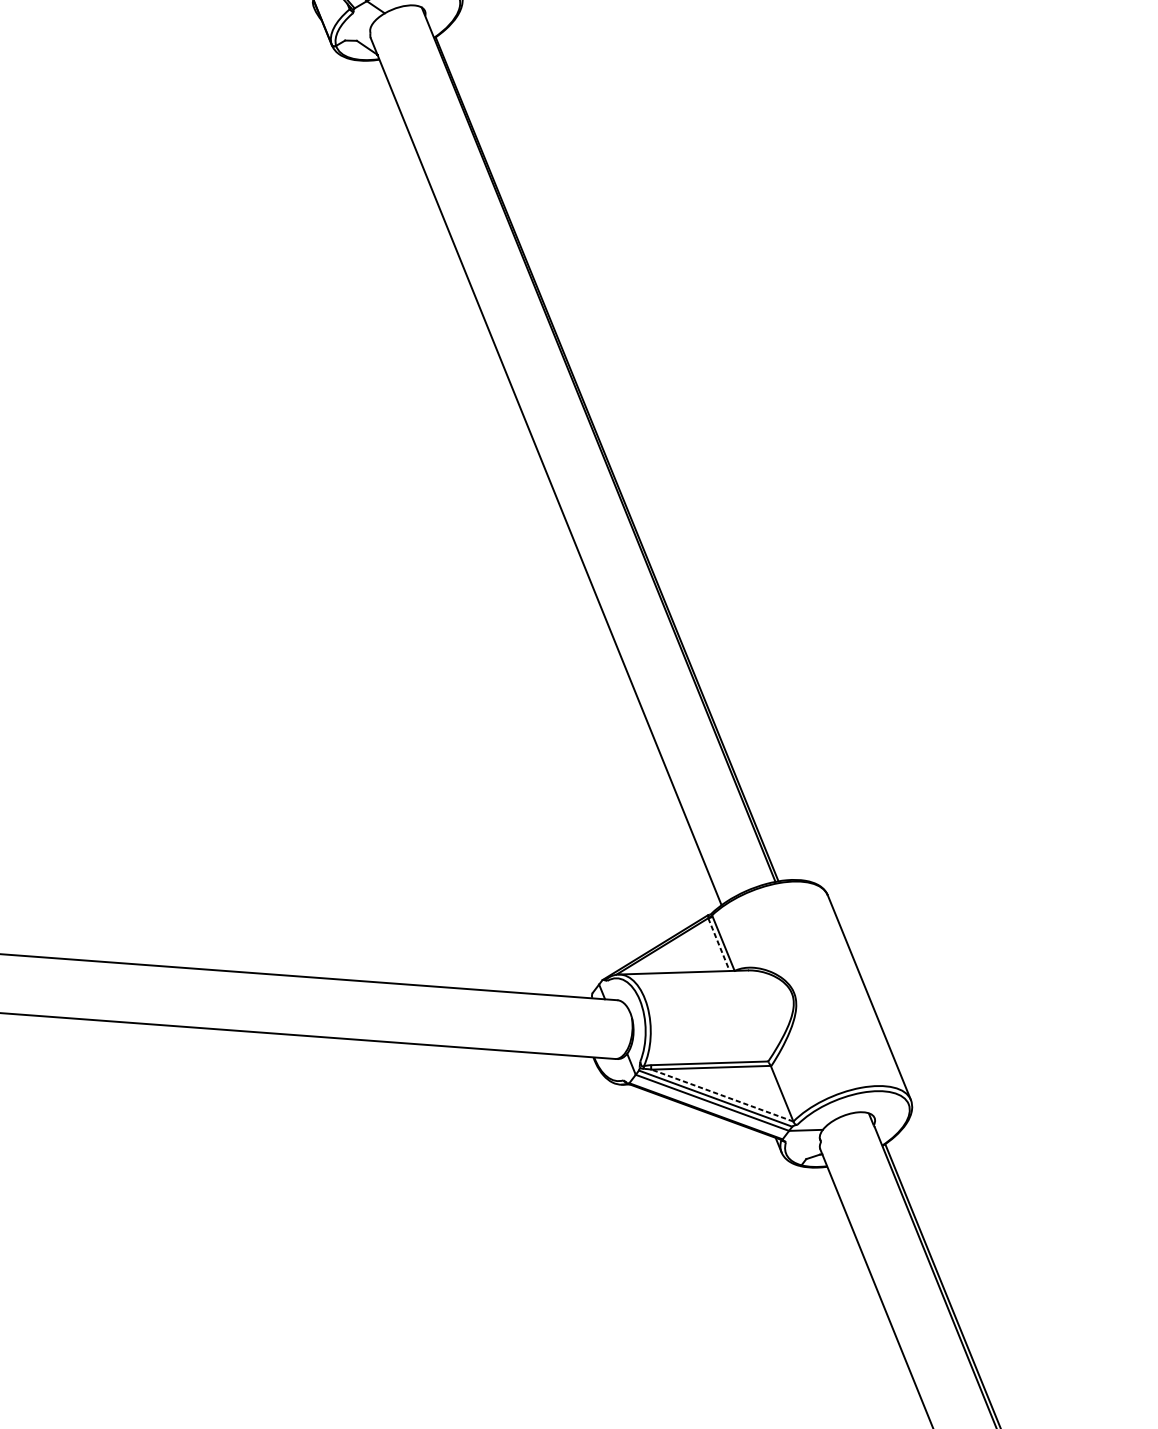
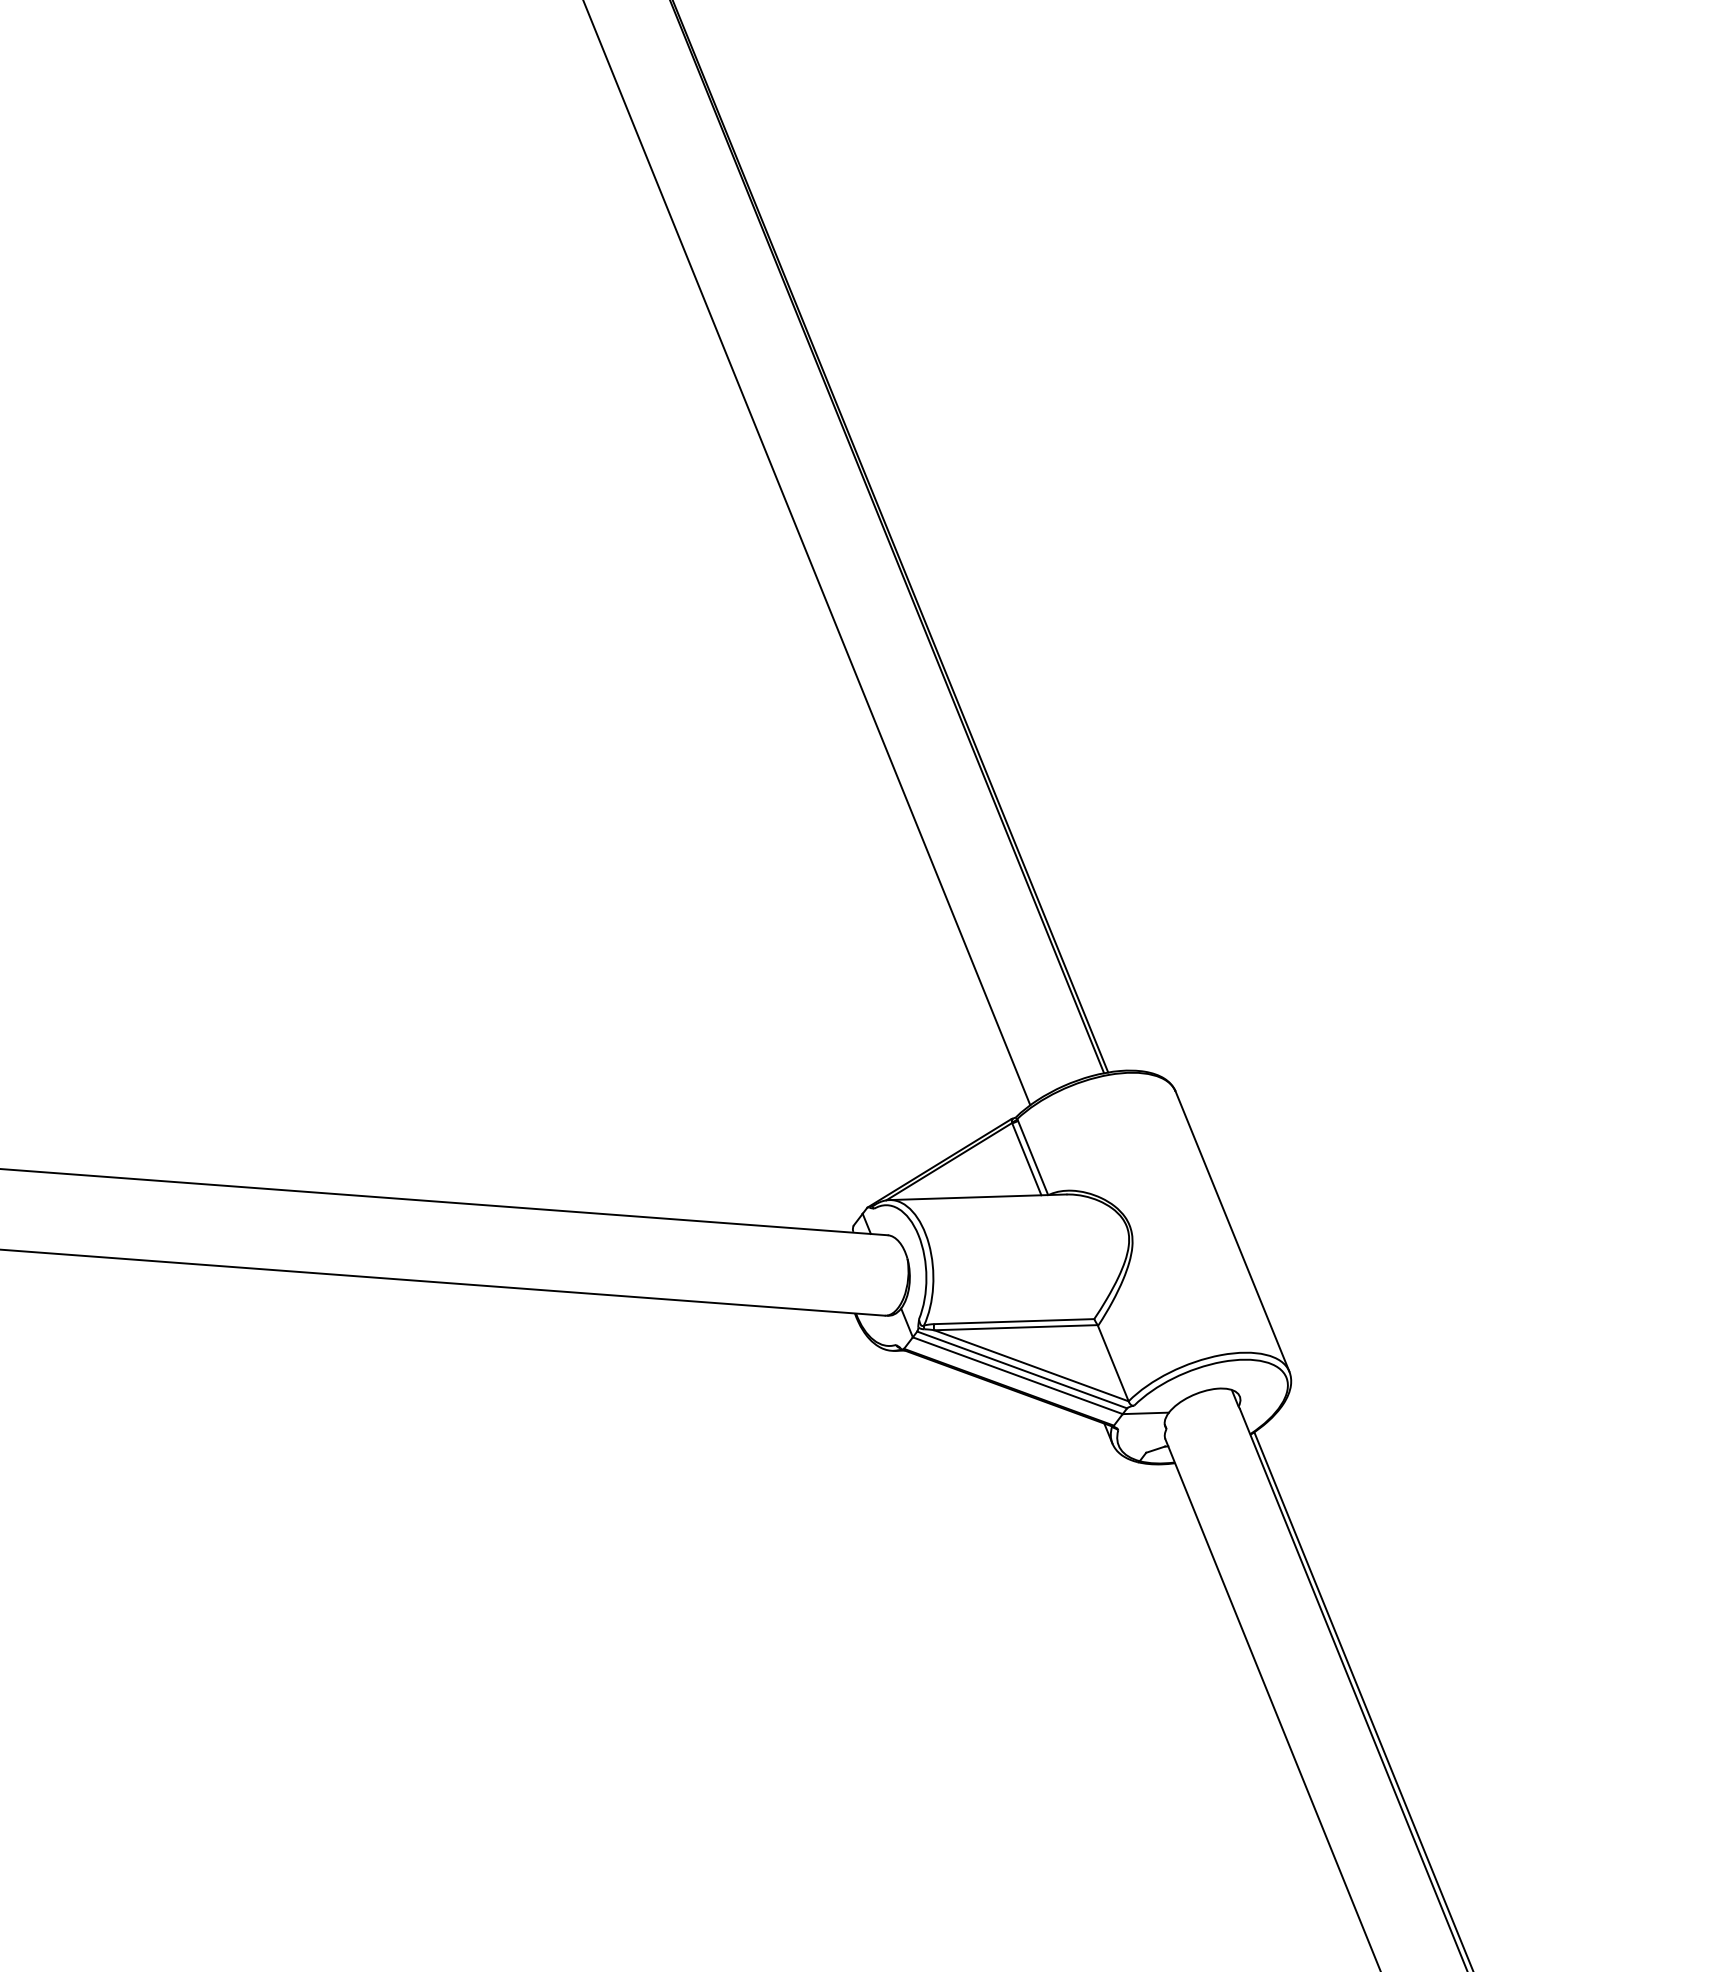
line: (718, 944) -> (1026, 1159), dashed -> solid
line: (722, 1095) -> (1031, 1365), dashed -> solid

